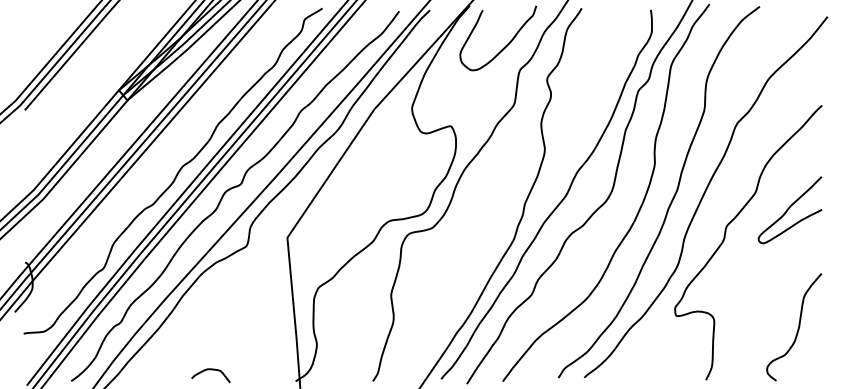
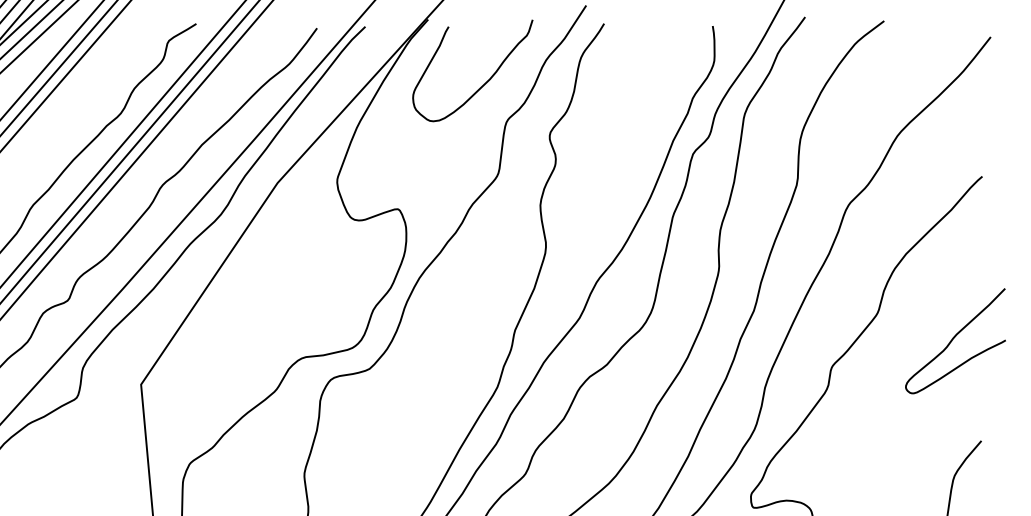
curve: (789, 209) -> (954, 340), moved

